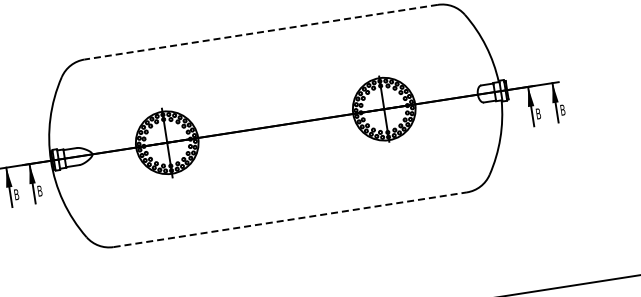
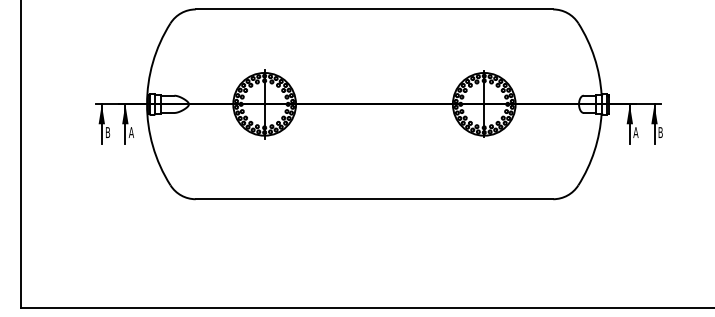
line: (261, 32) -> (374, 9), dashed -> solid
text: (538, 113) -> (635, 132), B -> A
text: (38, 191) -> (130, 132), B -> A
line: (290, 220) -> (374, 199), dashed -> solid

